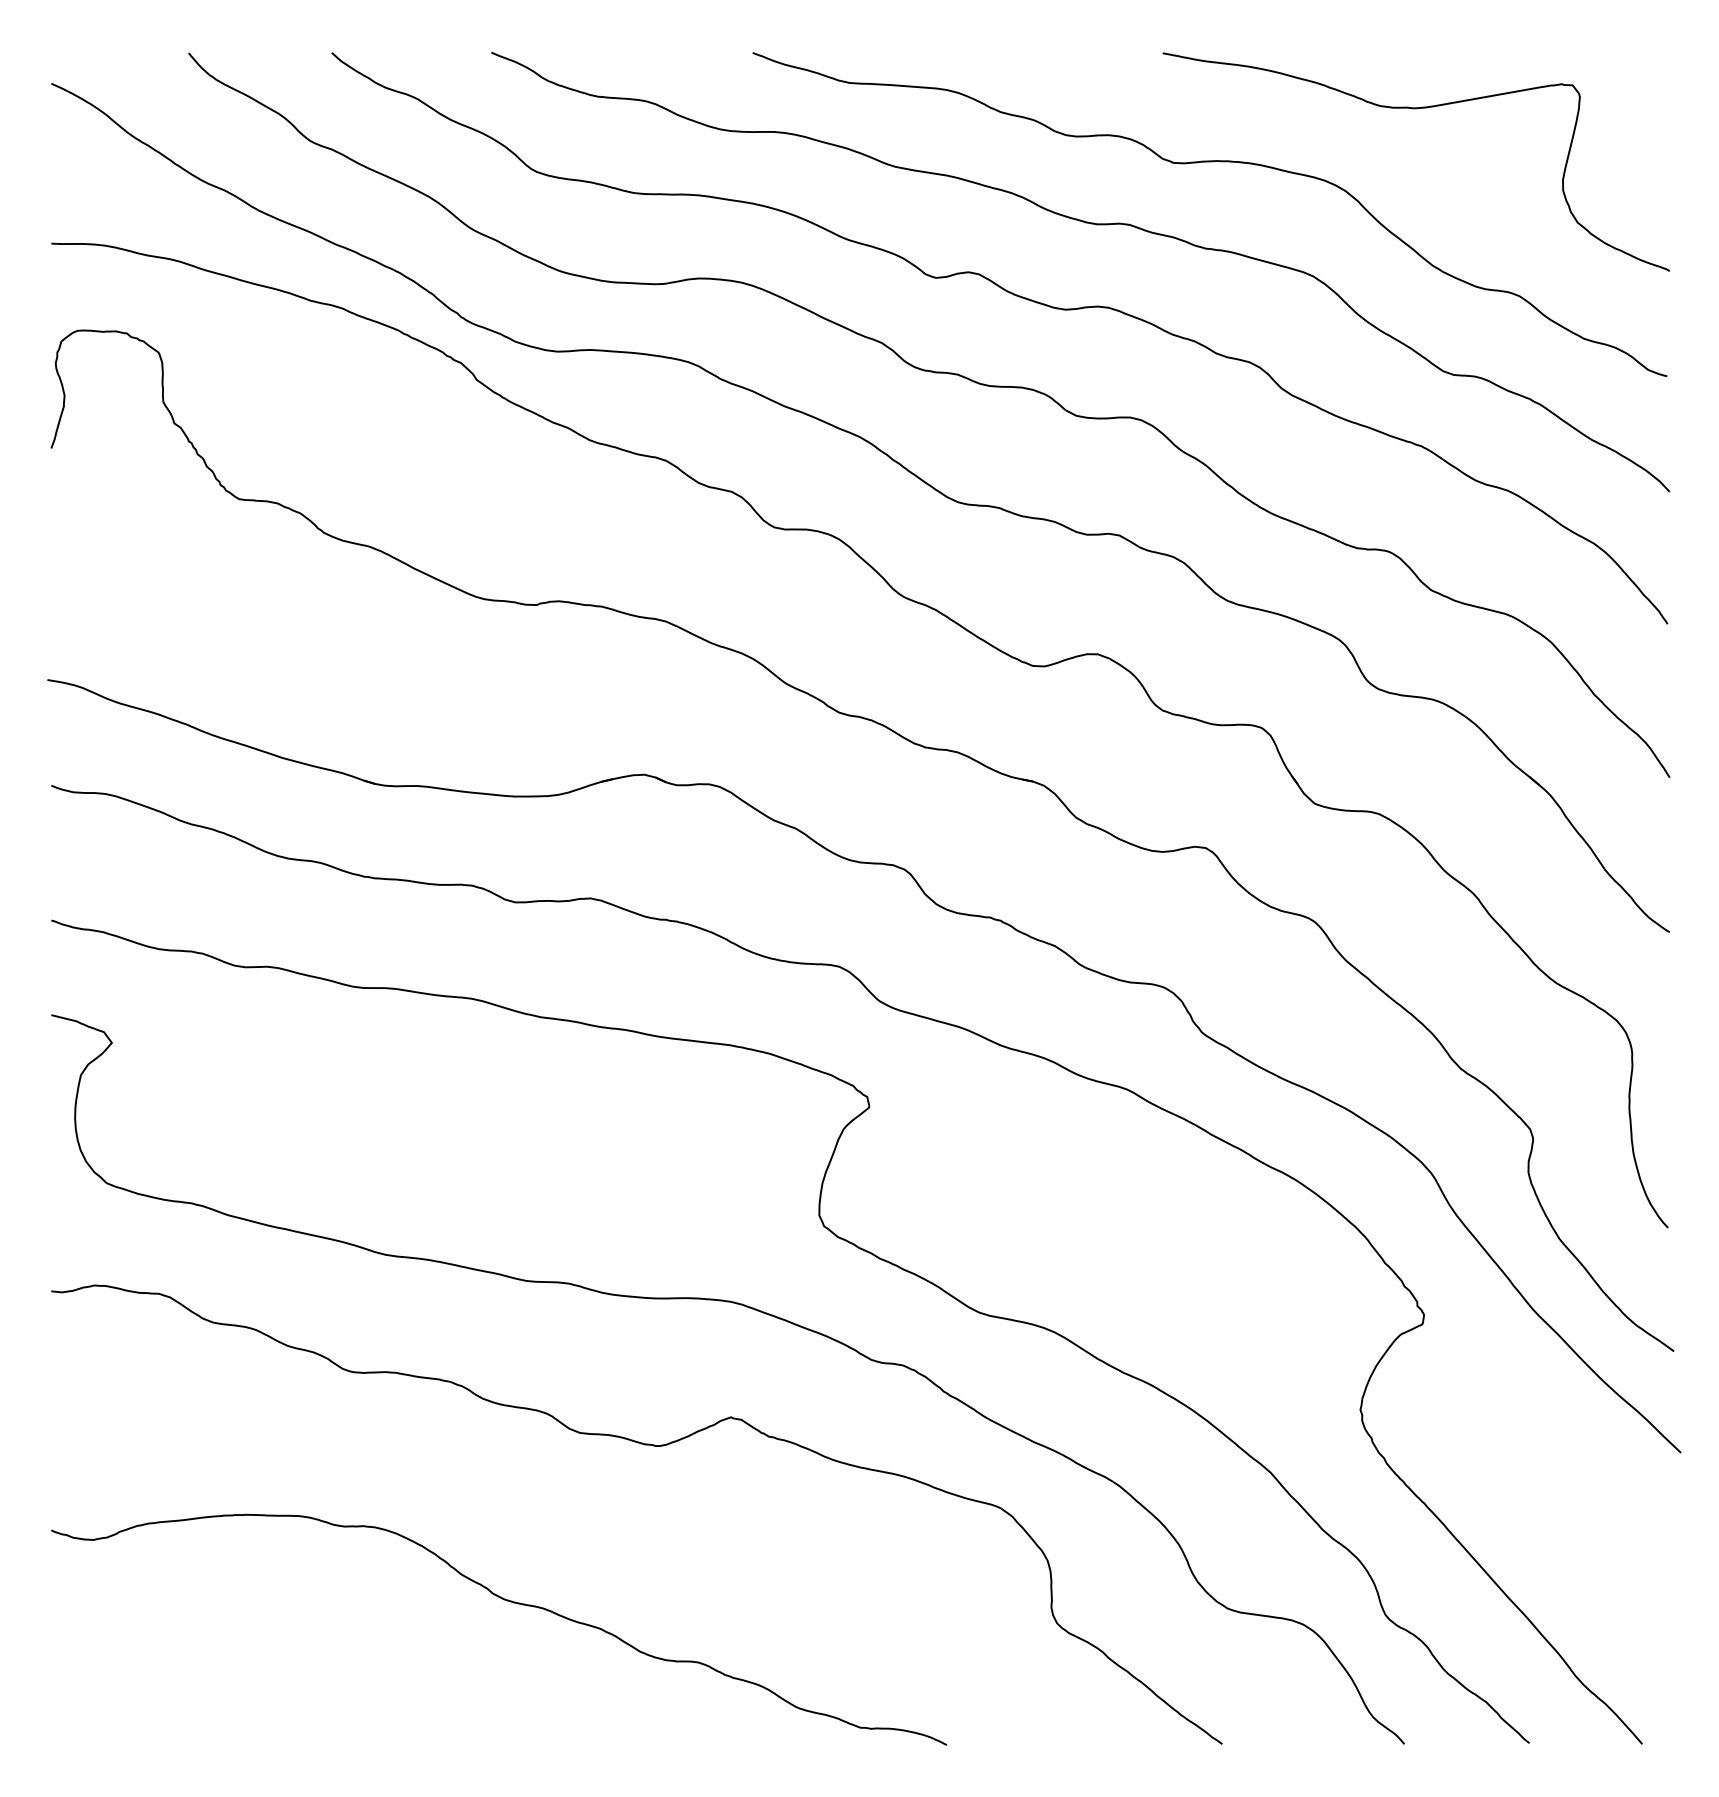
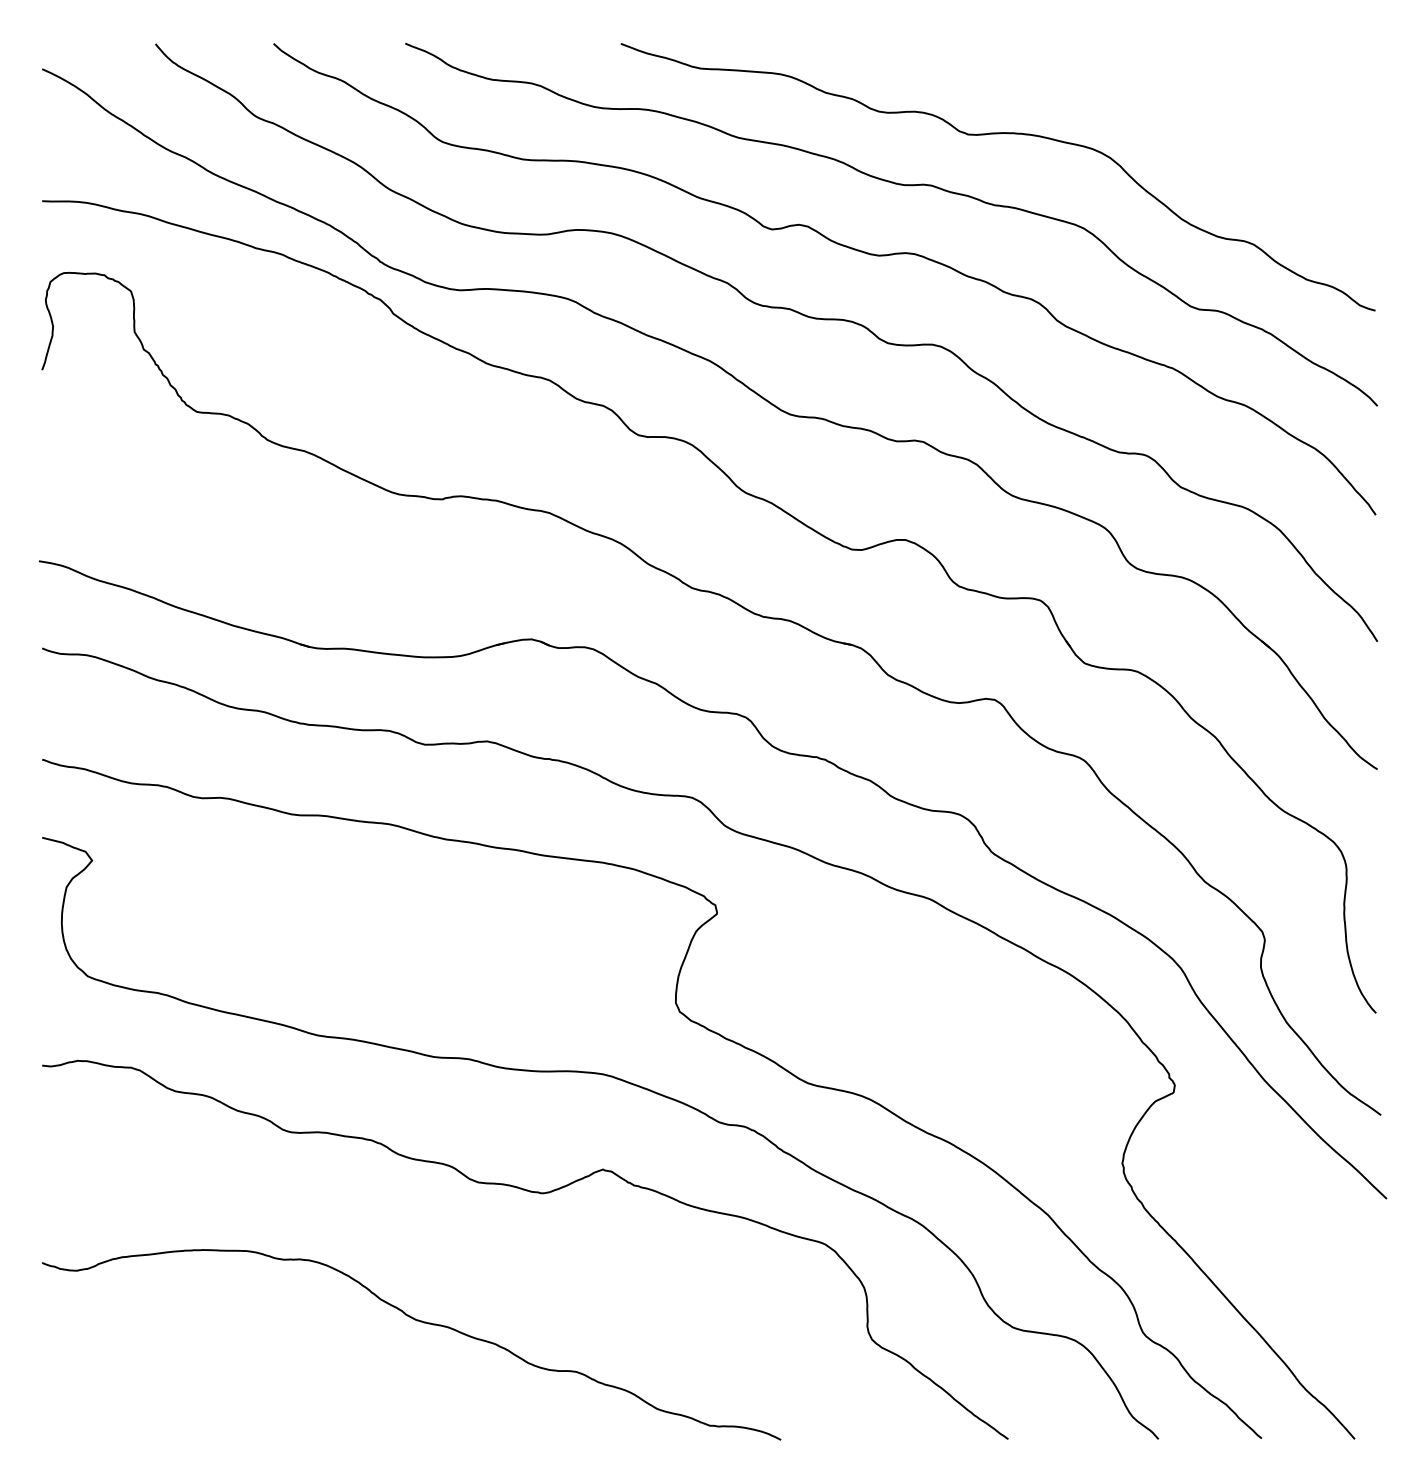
curve: (1415, 109) -> (1167, 90), removed

